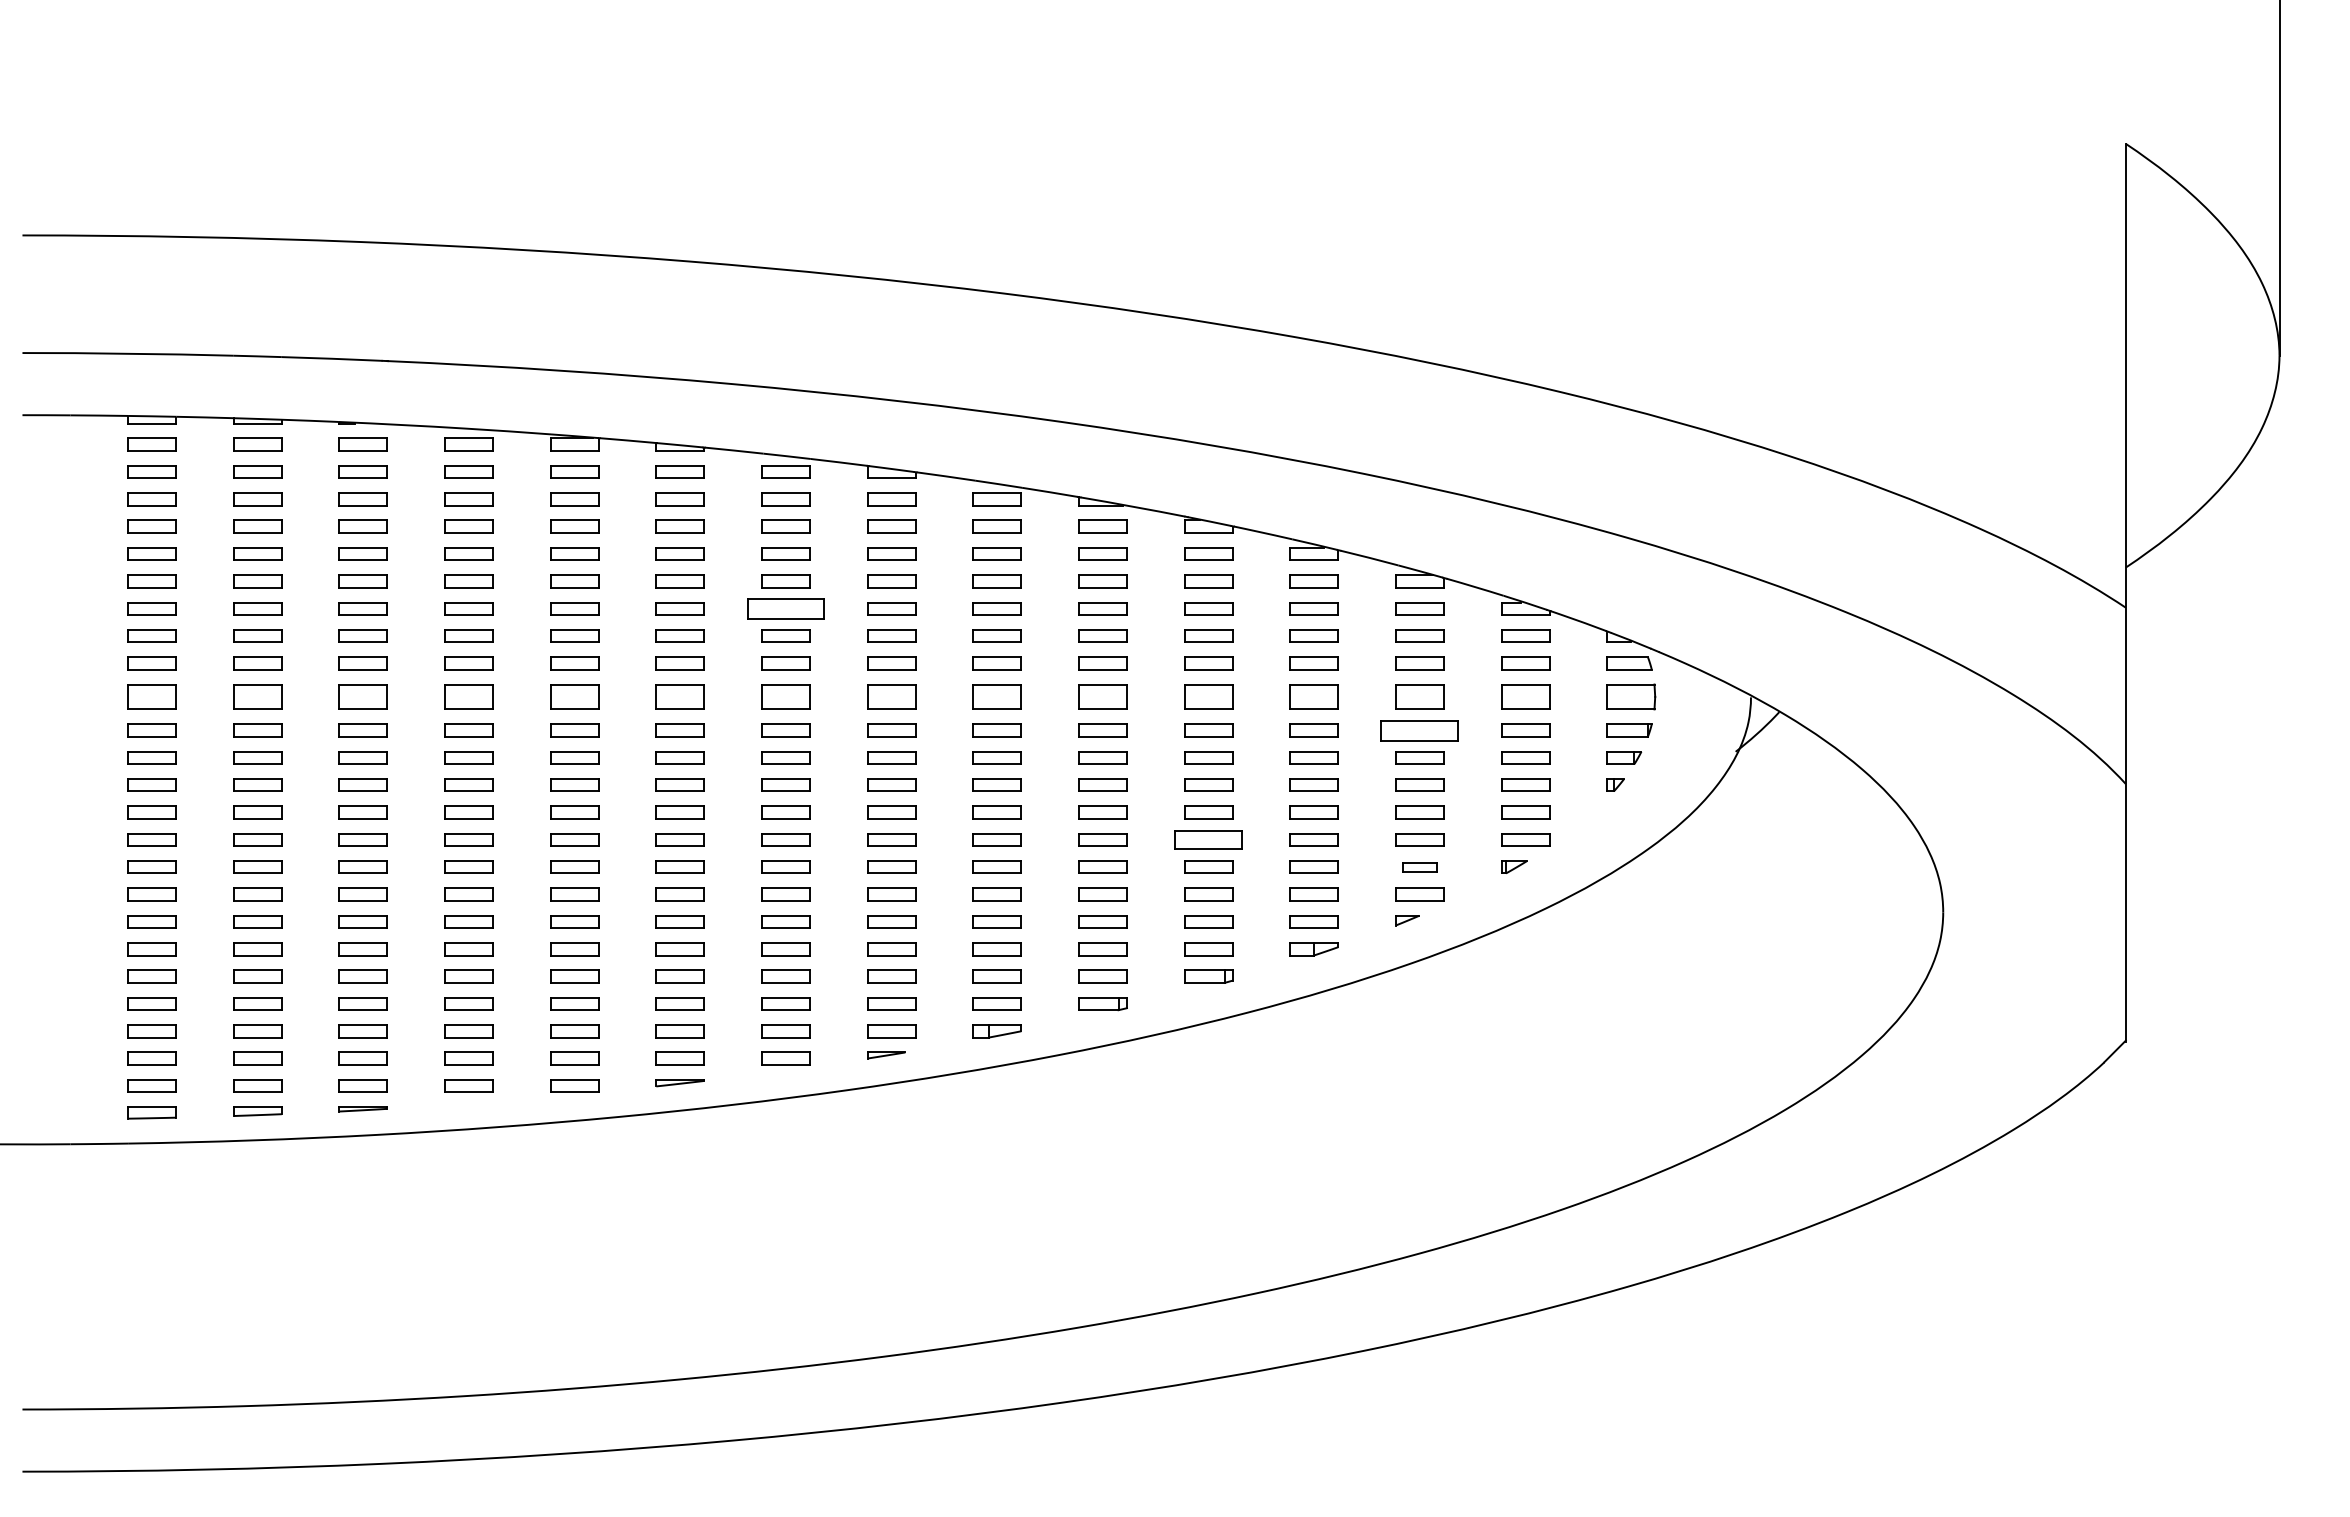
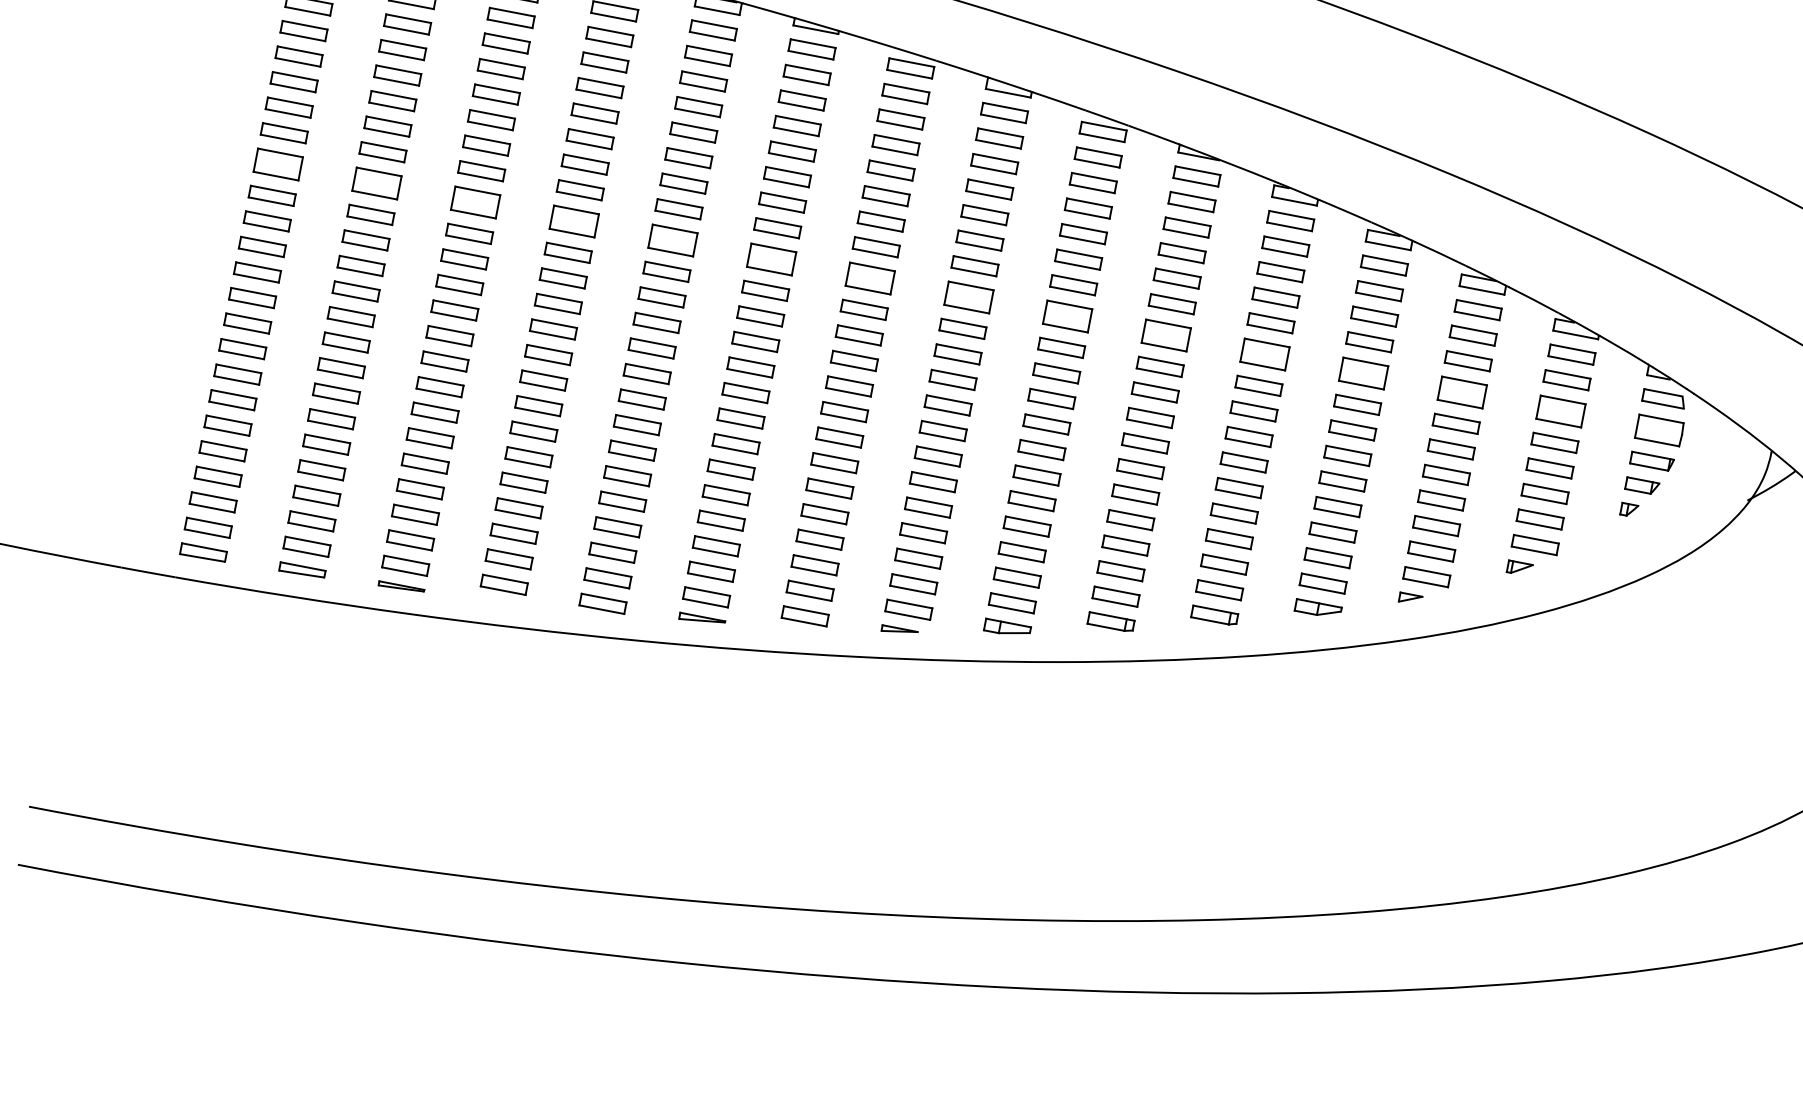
part: (785, 608) -> (885, 195), size x0.62
part: (1419, 730) -> (1455, 423), size x0.62
part: (1208, 839) -> (1239, 487), size x0.71
part: (1419, 866) -> (1431, 550), size x1.43

